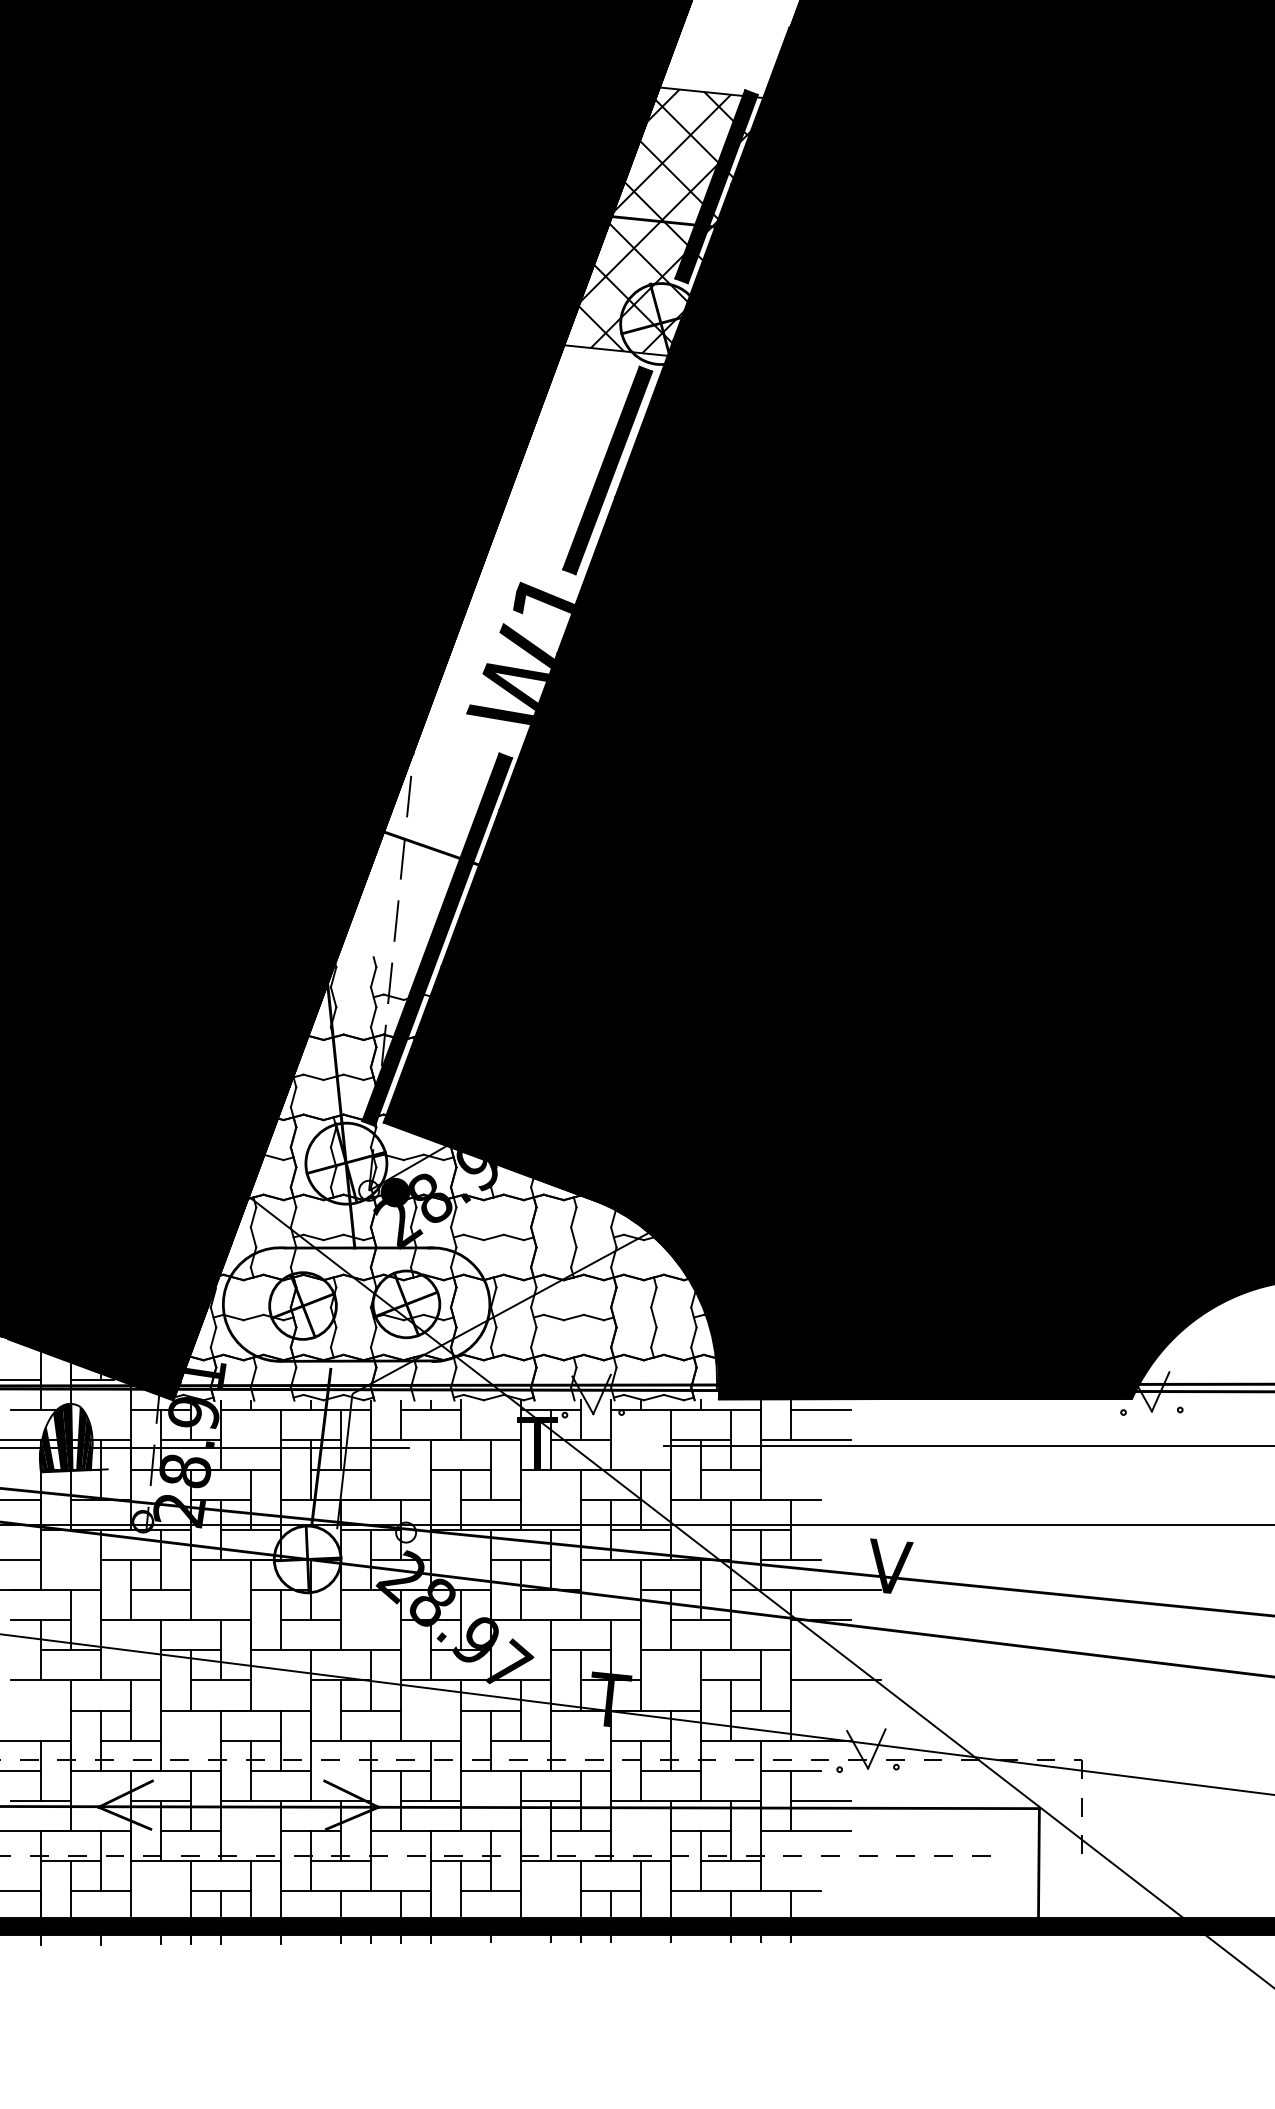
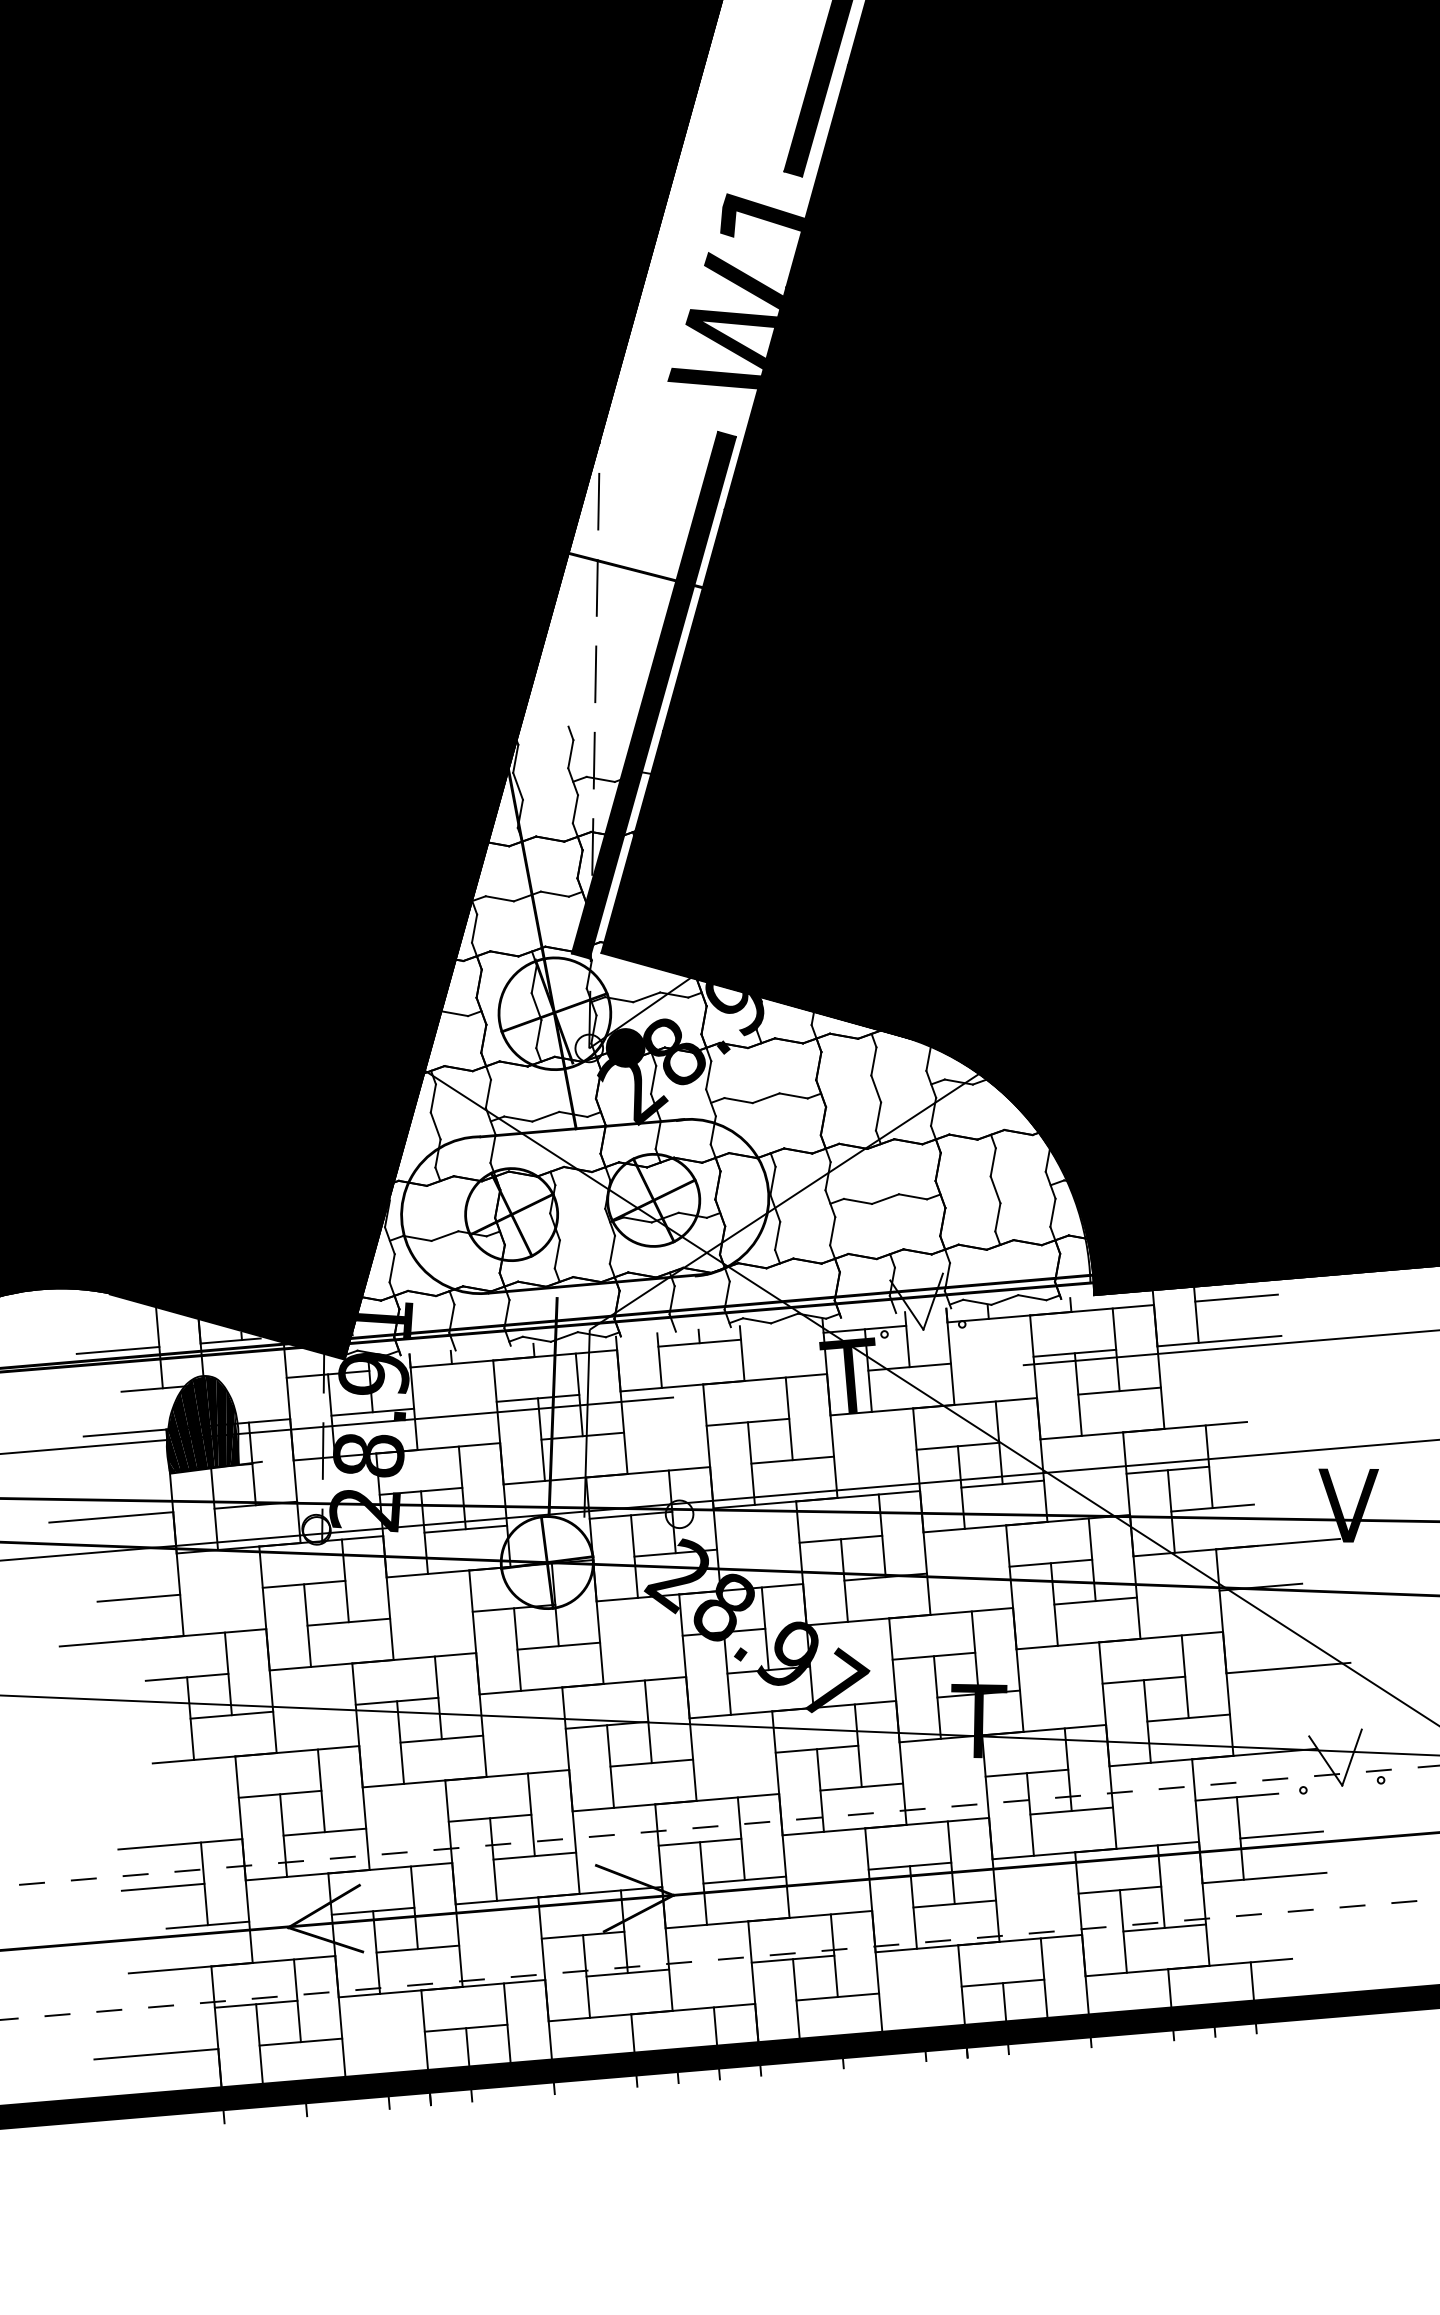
fill: (75, 1437) -> (213, 1421), added
fill: (53, 1442) -> (184, 1431), added

